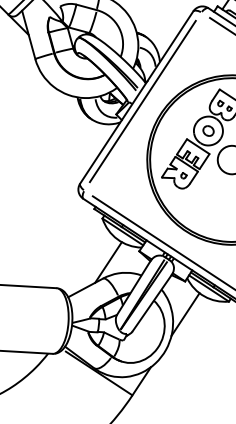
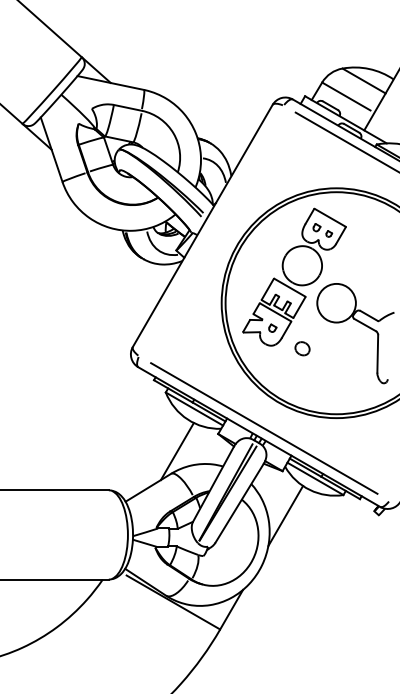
line: (143, 101) -> (211, 230), removed
part: (208, 130) -> (302, 348), moved

